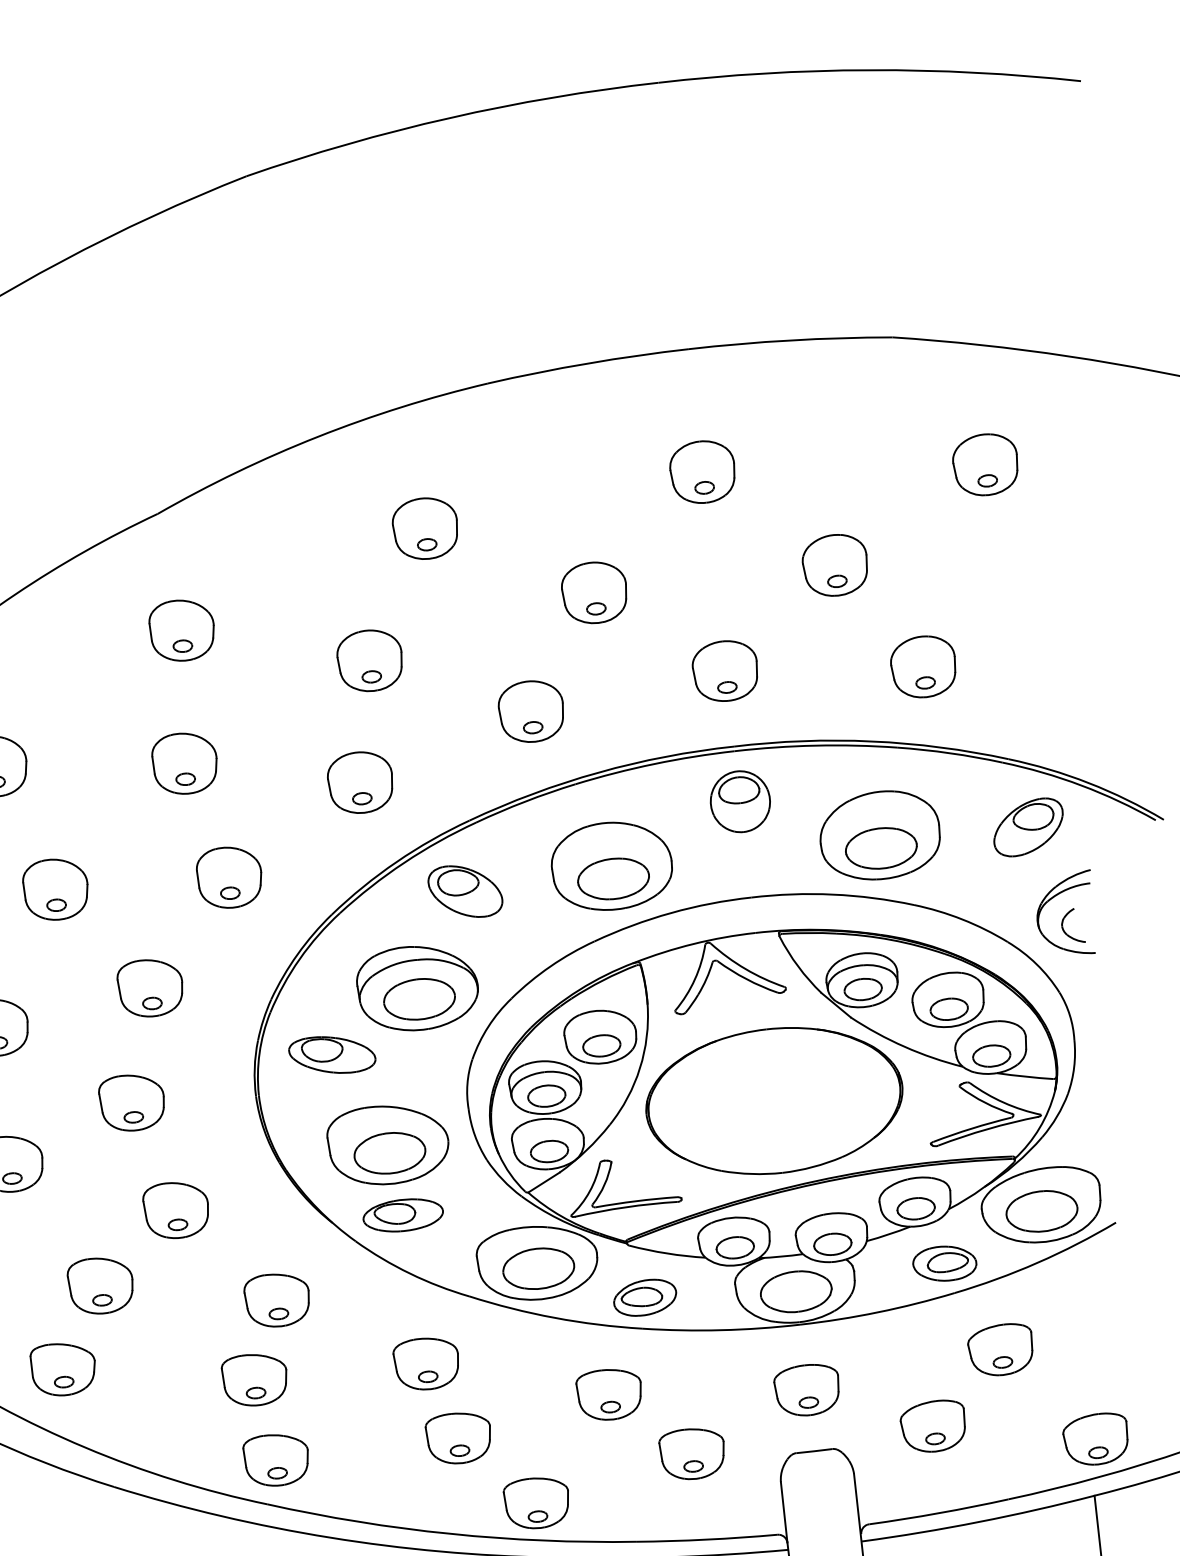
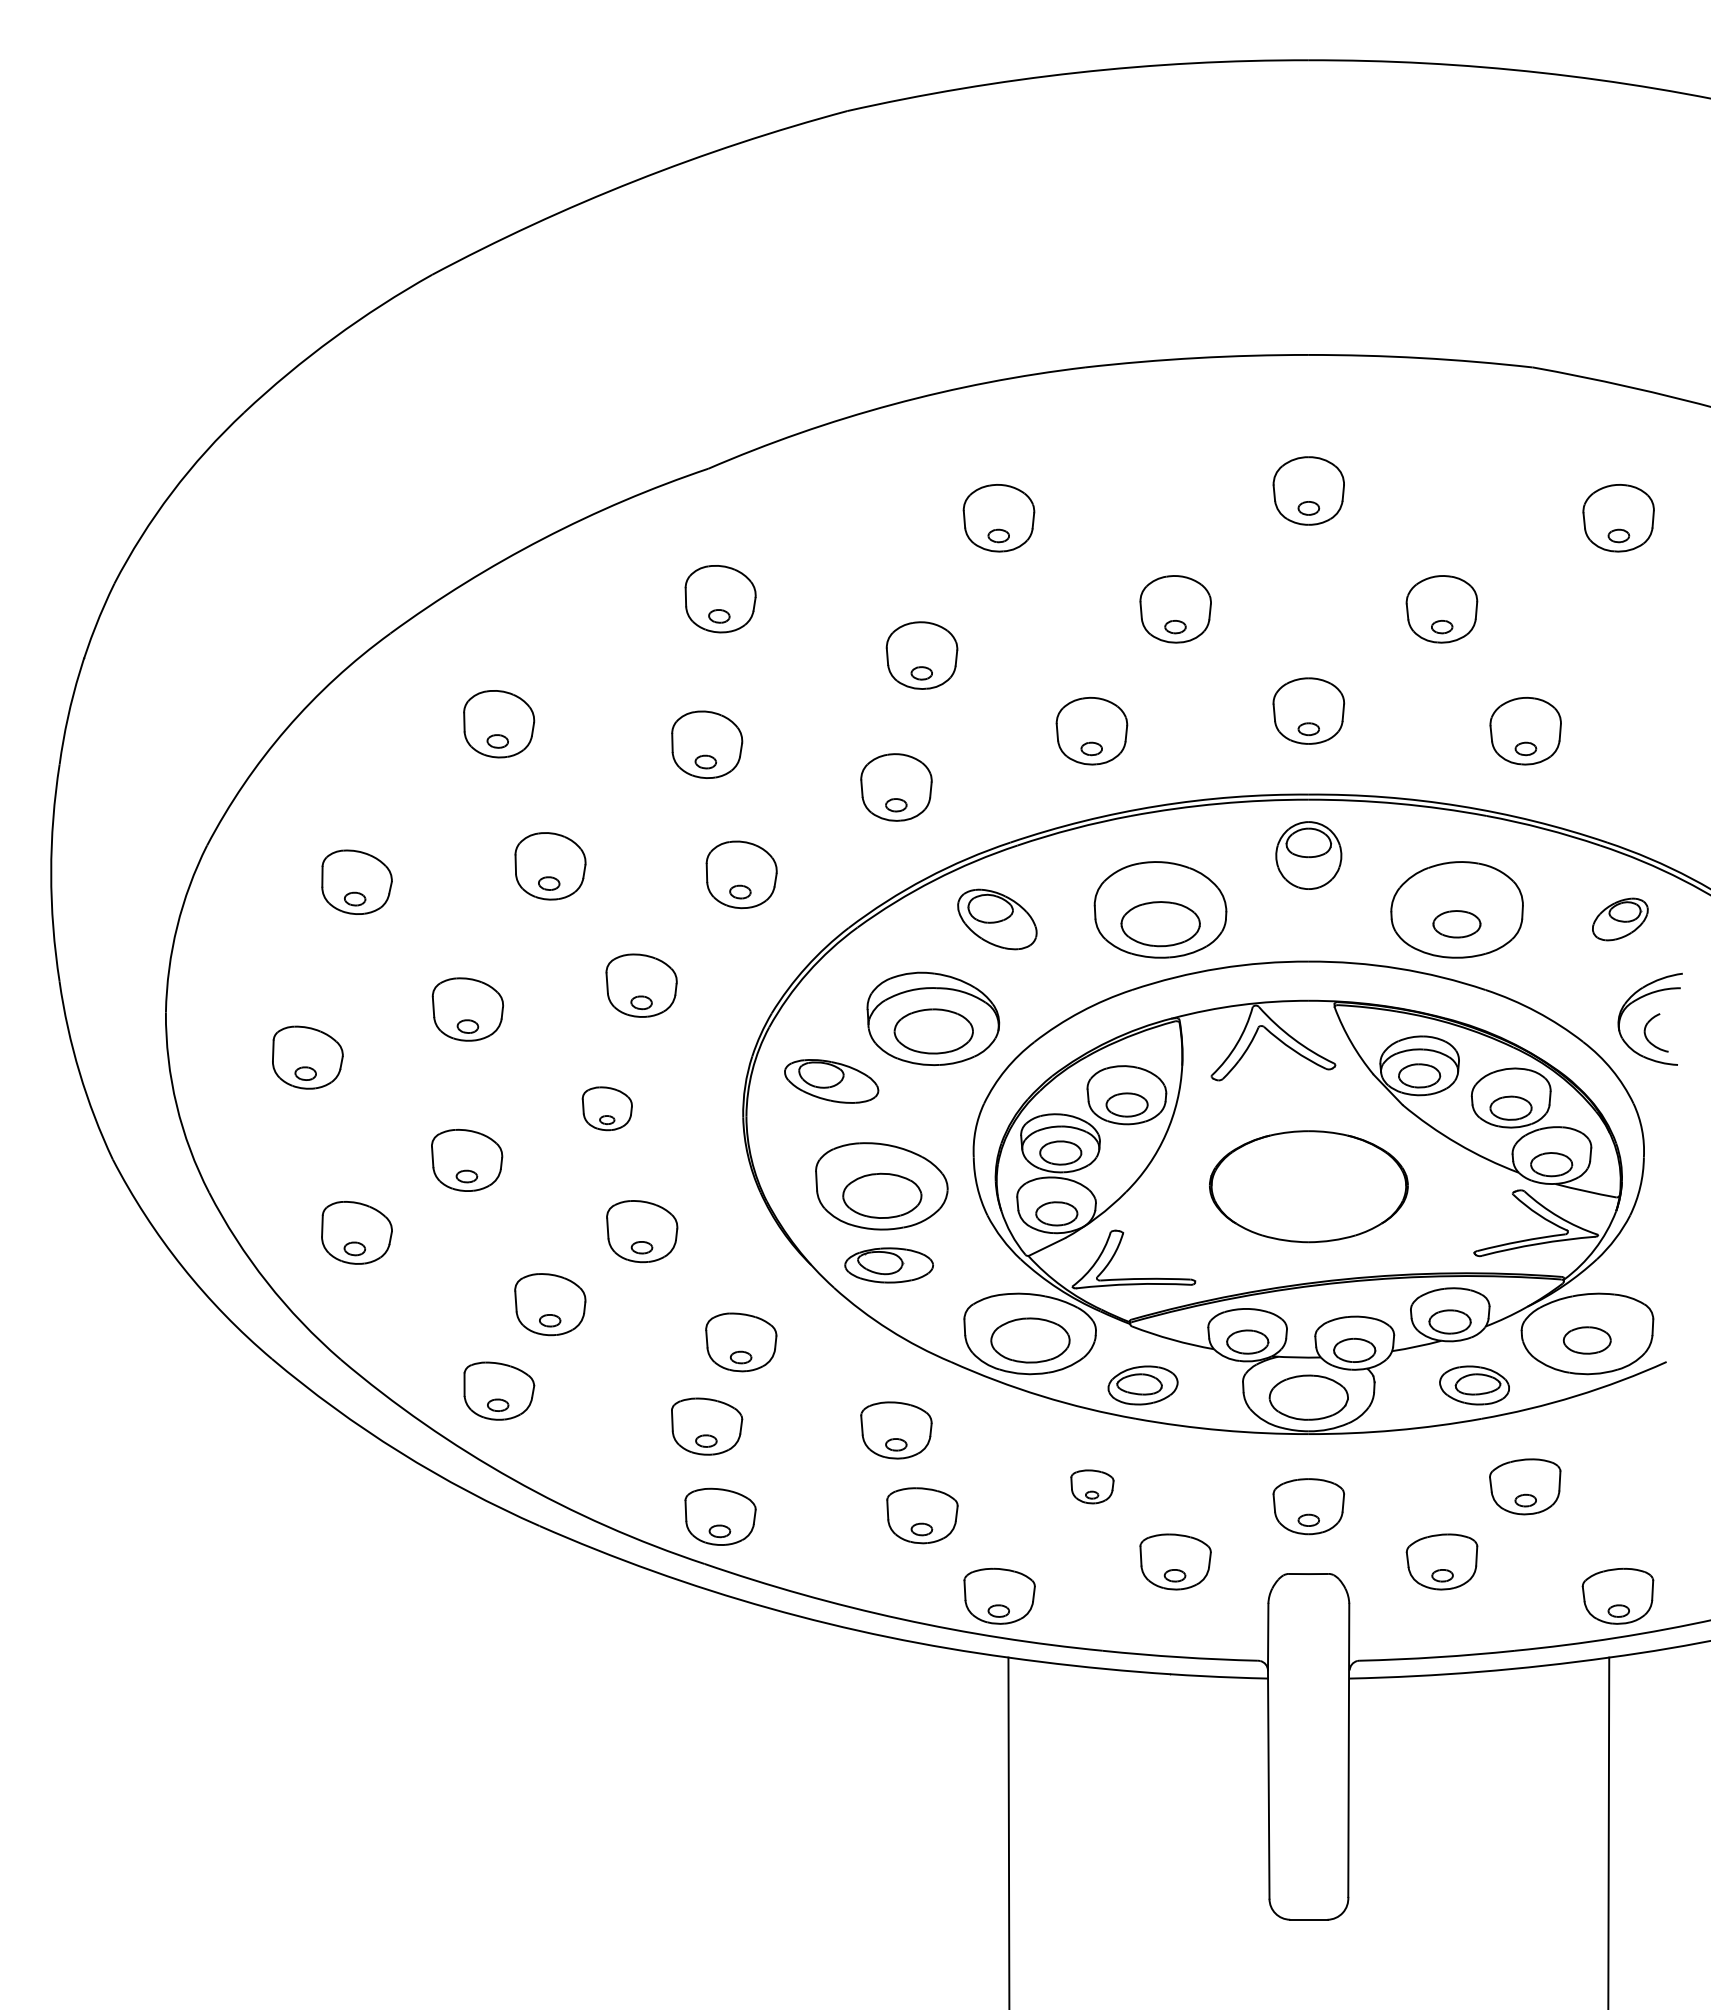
part: (1028, 827) -> (1620, 919), size x0.7
part: (880, 848) -> (1456, 924), size x0.6
part: (774, 1100) -> (1308, 1186), size x0.7
part: (132, 1102) -> (607, 1108), size x0.7
part: (1042, 1211) -> (1587, 1340), size x0.6
part: (609, 1394) -> (1092, 1486), size x0.6

